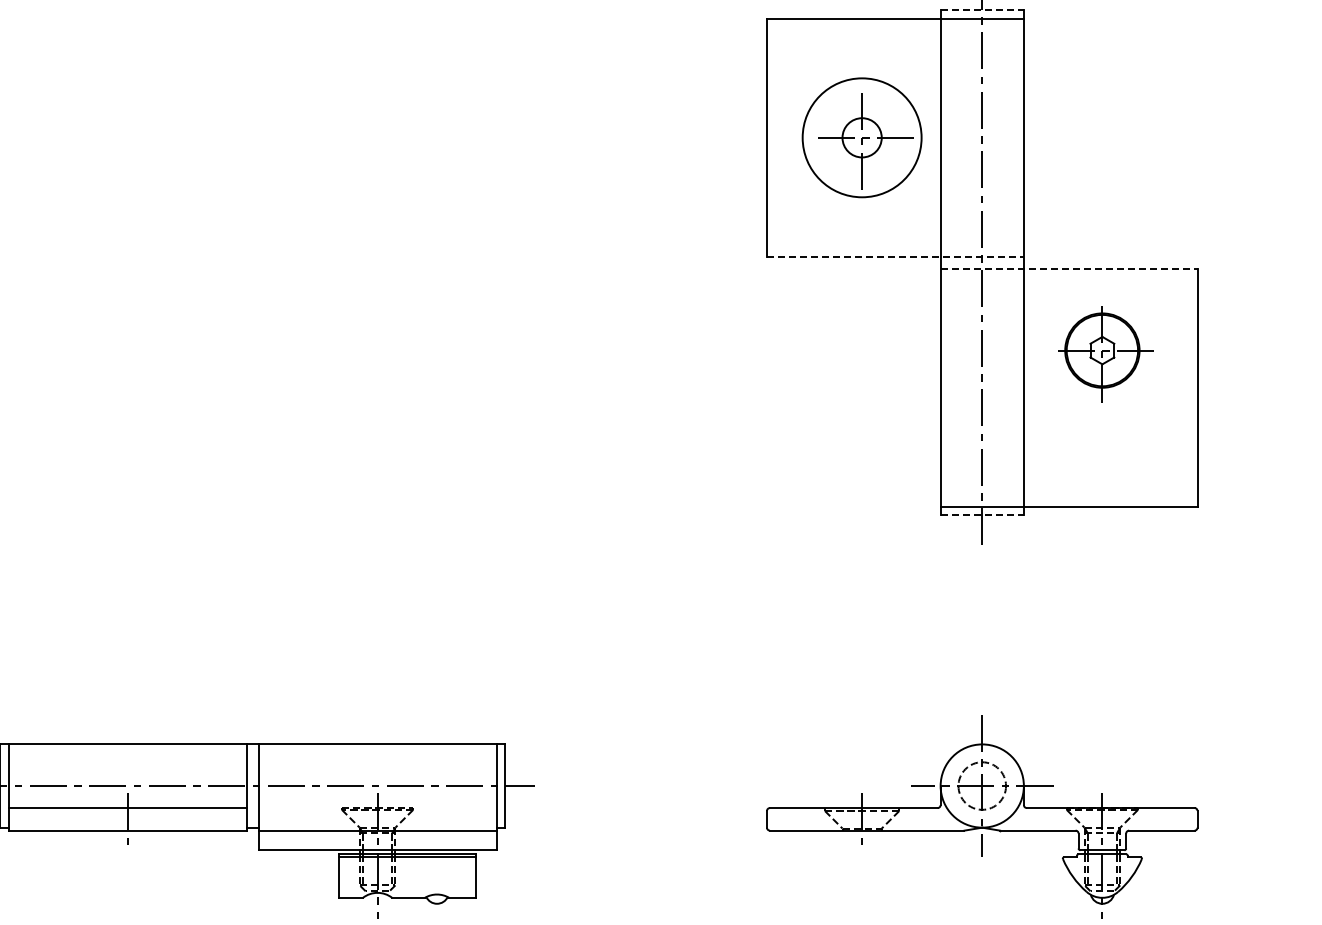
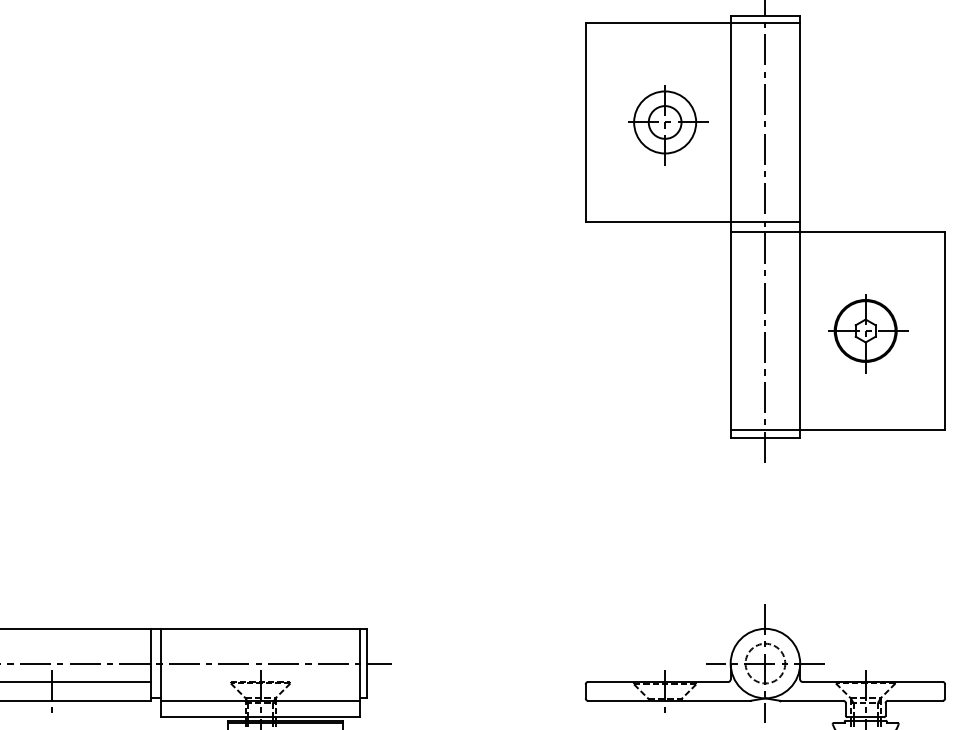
line: (982, 9) -> (765, 15), dashed -> solid
circle: (861, 137) -> (664, 122), size x0.62
line: (895, 256) -> (692, 221), dashed -> solid
line: (1069, 268) -> (838, 231), dashed -> solid
part: (1105, 354) -> (868, 334), moved
line: (982, 515) -> (765, 437), dashed -> solid

